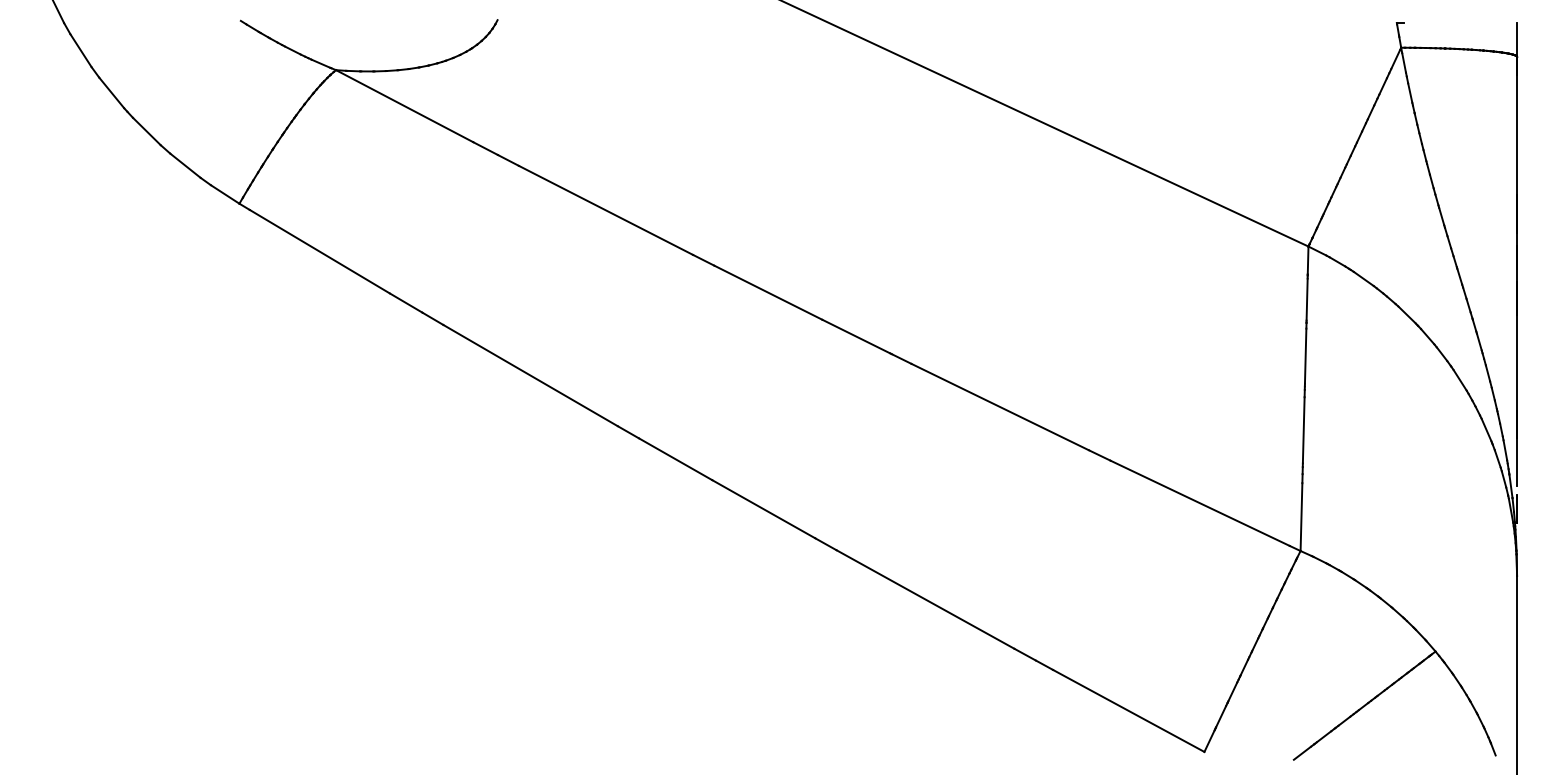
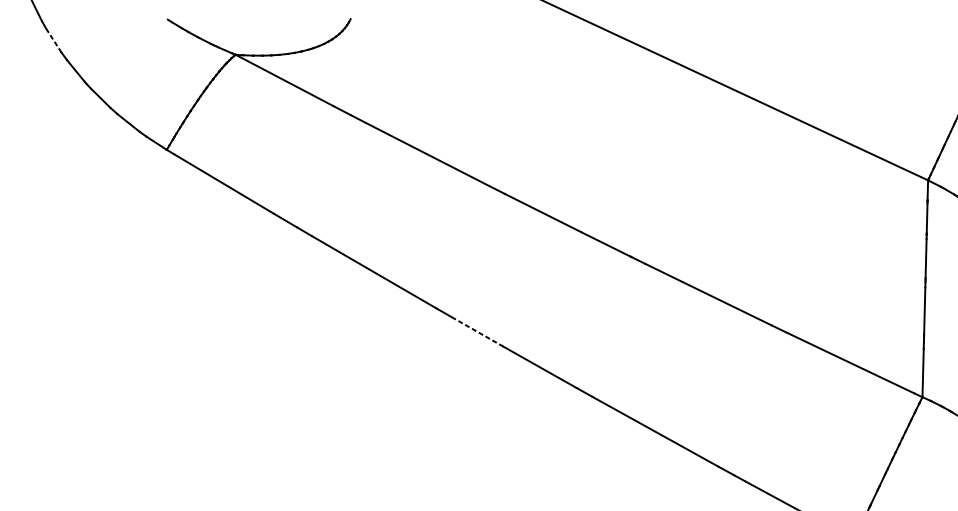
line: (81, 50) -> (54, 40), solid -> dashed
line: (675, 459) -> (477, 332), solid -> dashed

